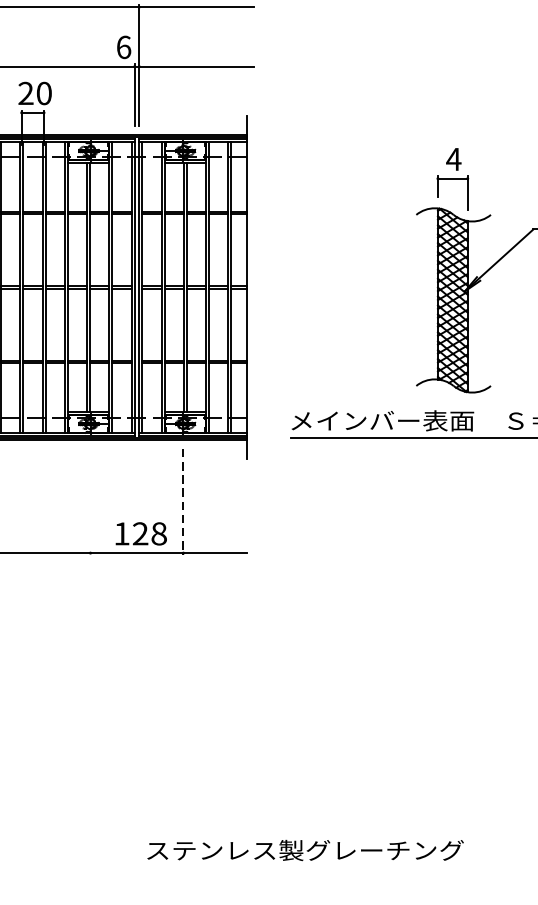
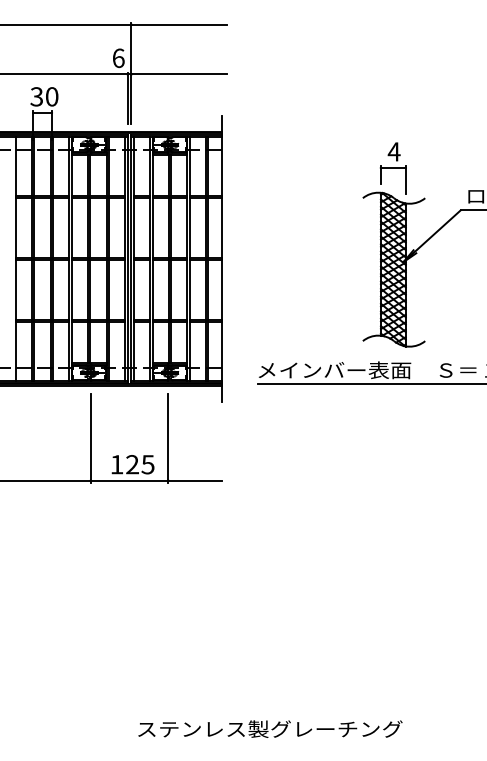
text: (25, 93) -> (36, 96), 20 -> 30
line: (90, 501) -> (90, 437), added
line: (183, 502) -> (168, 438), dashed -> solid
text: (158, 533) -> (147, 464), 128 -> 125

